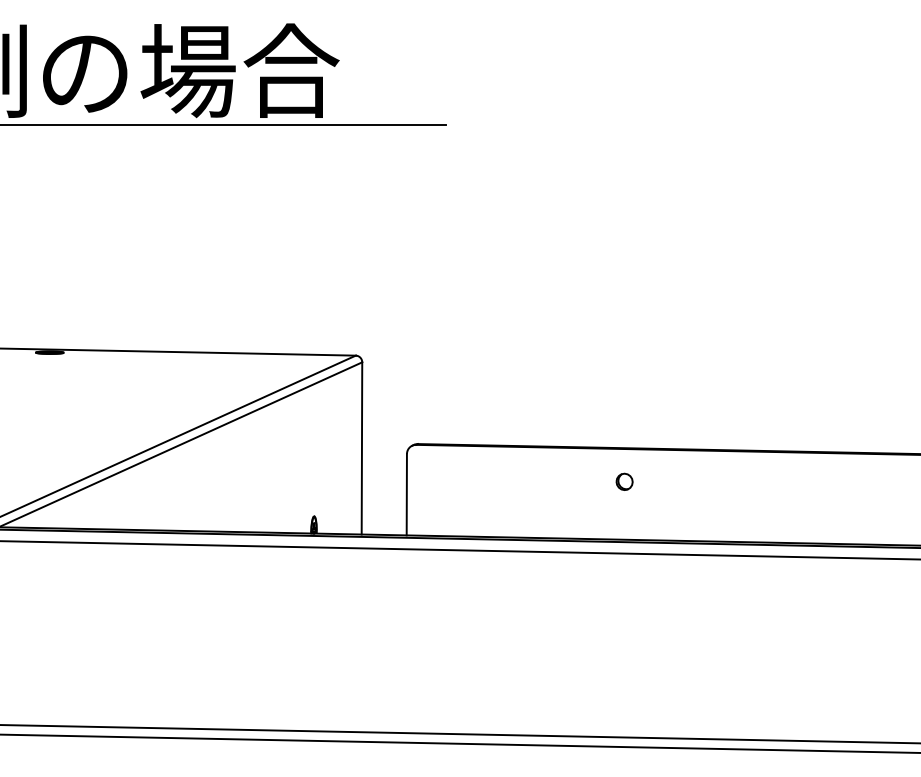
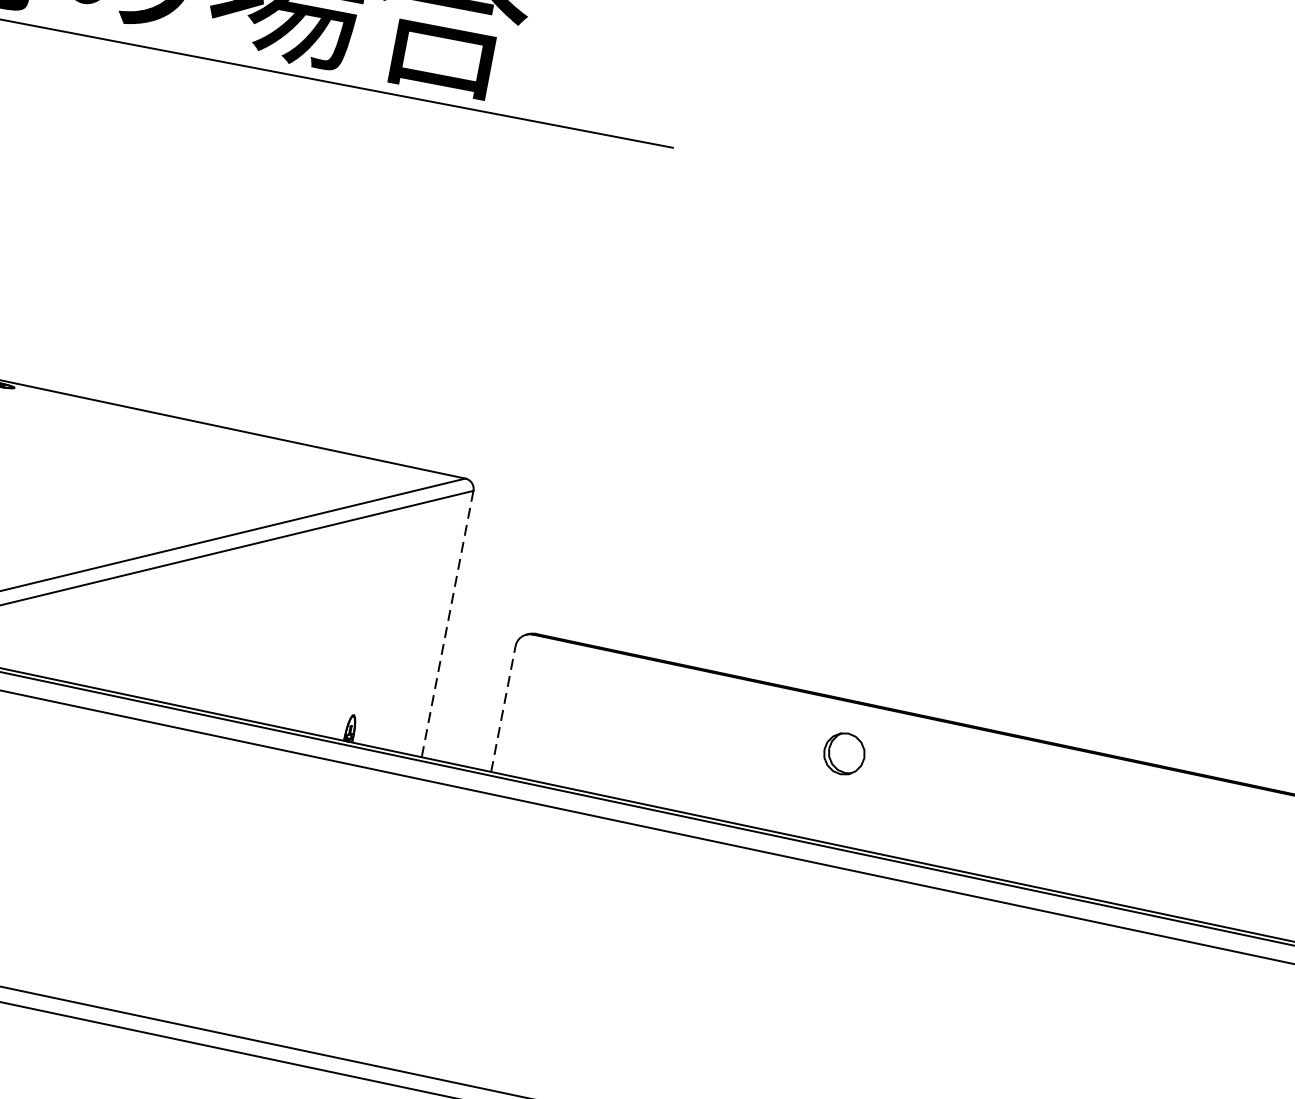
line: (361, 448) -> (446, 624), solid -> dashed
part: (624, 481) -> (844, 752), size x1.6
line: (406, 494) -> (502, 708), solid -> dashed

